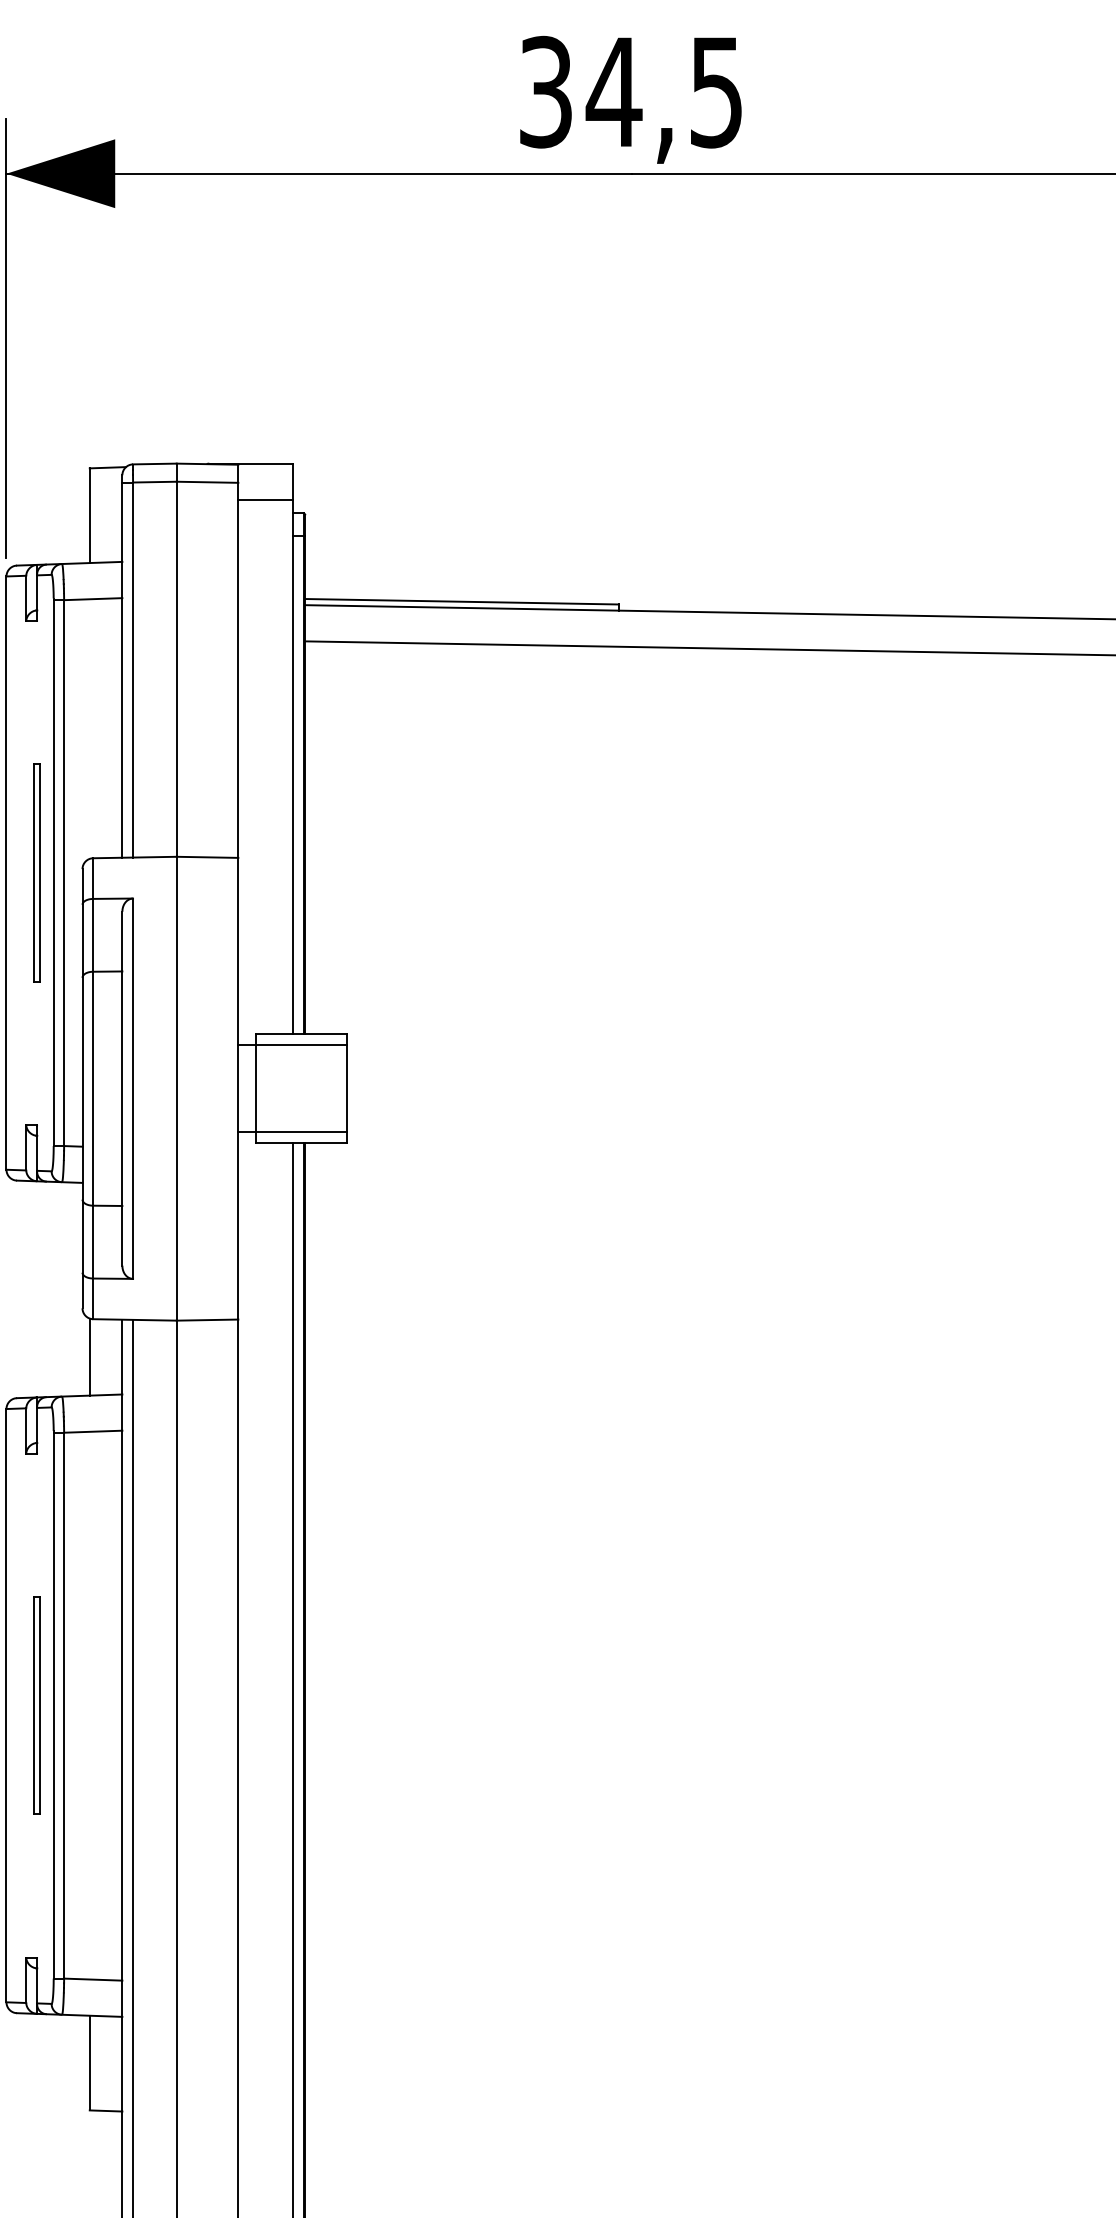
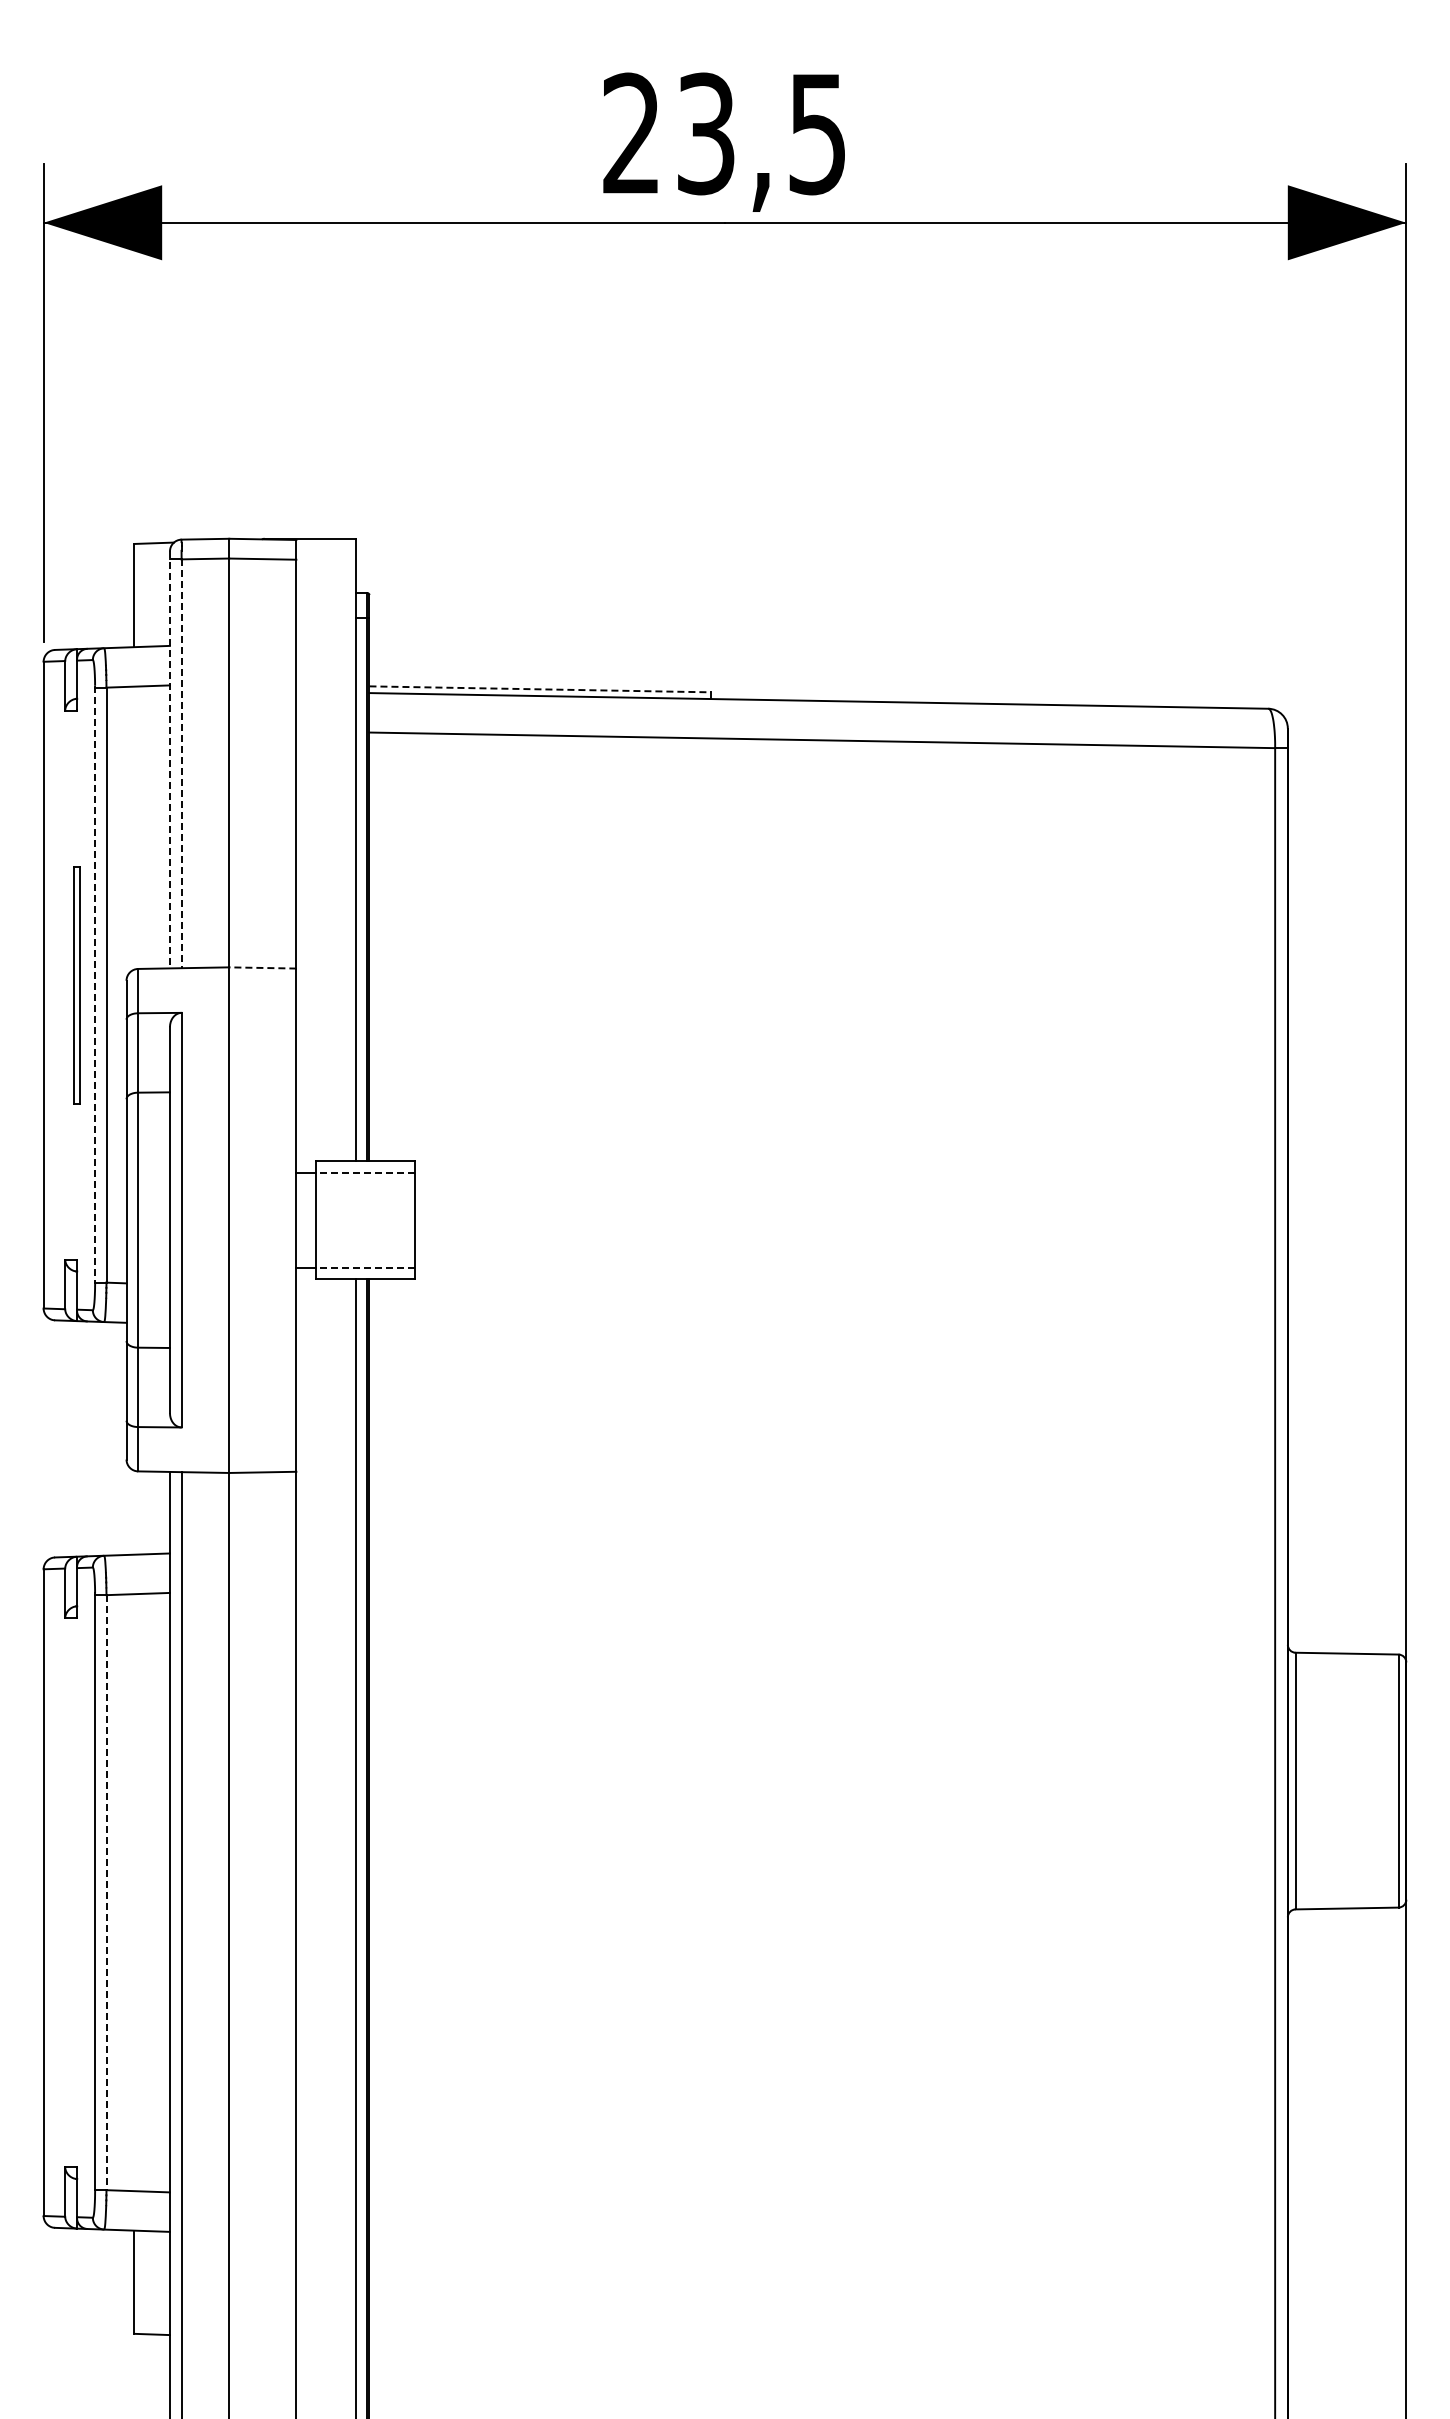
text: (581, 91) -> (670, 133), 34,5 -> 23,5
line: (265, 500) -> (325, 578), removed
line: (462, 601) -> (540, 689), solid -> dashed
line: (121, 667) -> (169, 760), solid -> dashed
line: (132, 670) -> (181, 764), solid -> dashed
line: (207, 856) -> (262, 967), solid -> dashed
line: (54, 872) -> (95, 984), solid -> dashed
line: (301, 1044) -> (365, 1172), solid -> dashed
line: (301, 1132) -> (365, 1267), solid -> dashed
line: (89, 1356) -> (134, 1512), removed
part: (36, 1705) -> (76, 1892), removed
line: (64, 1705) -> (106, 1892), solid -> dashed

